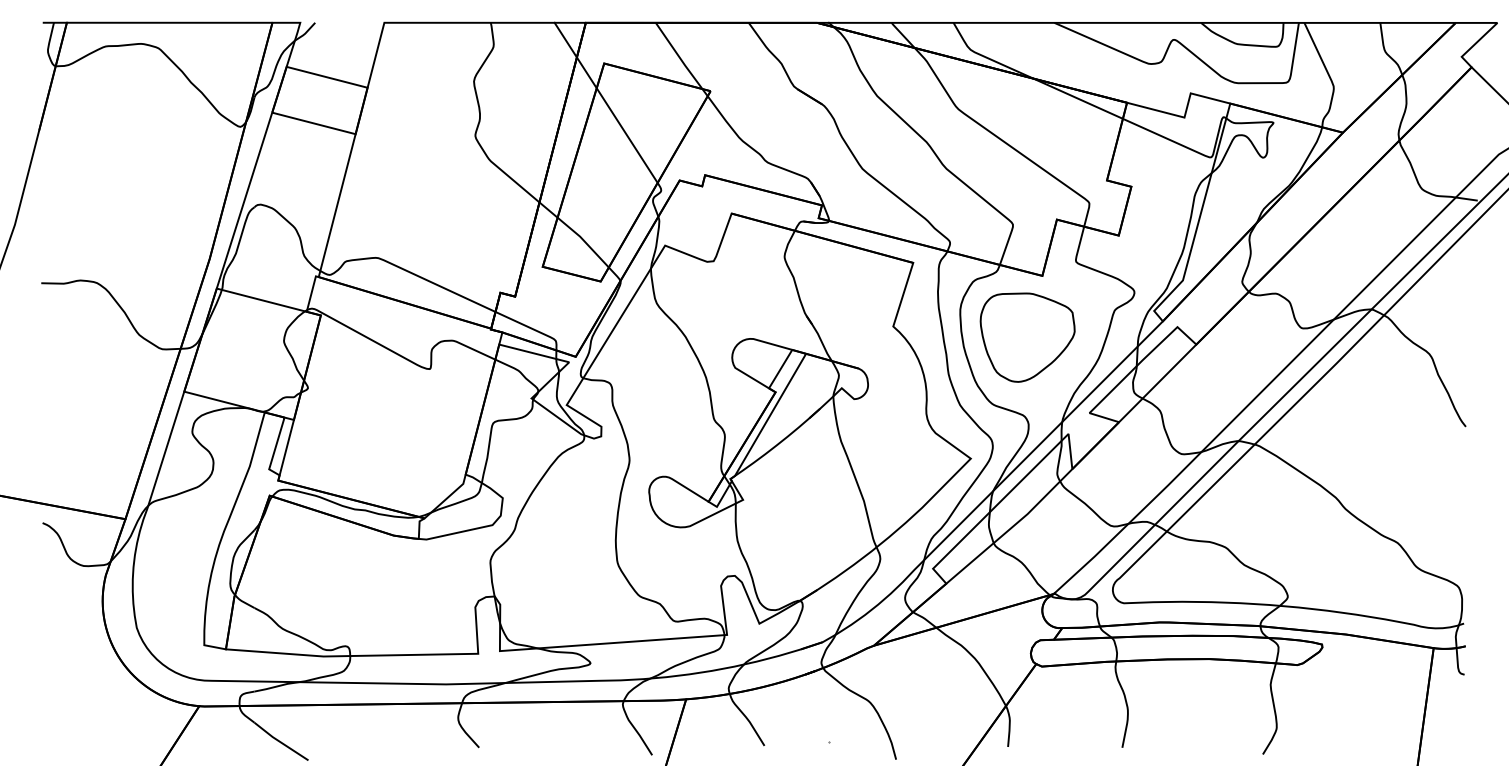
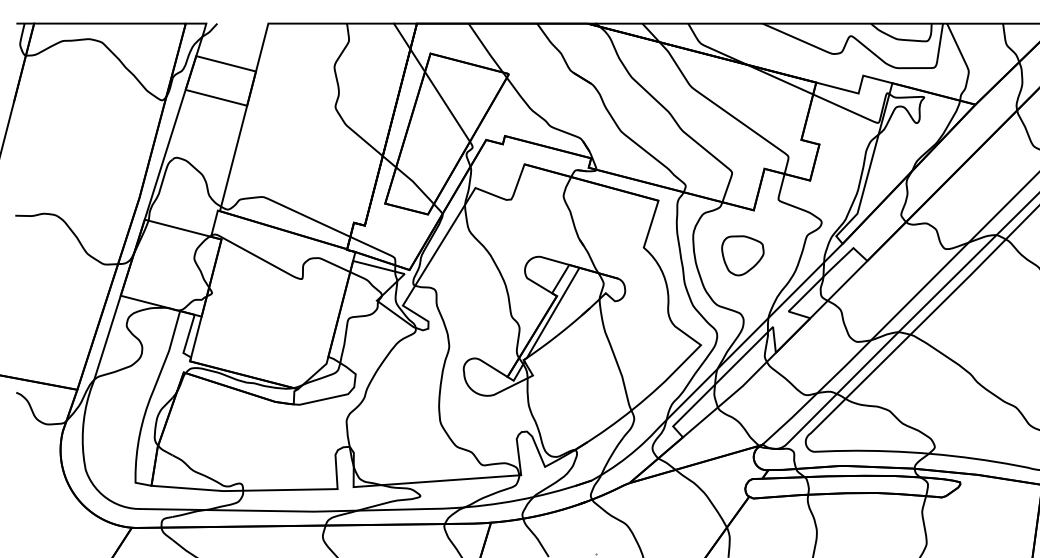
part: (1027, 337) -> (742, 255), size x0.6

